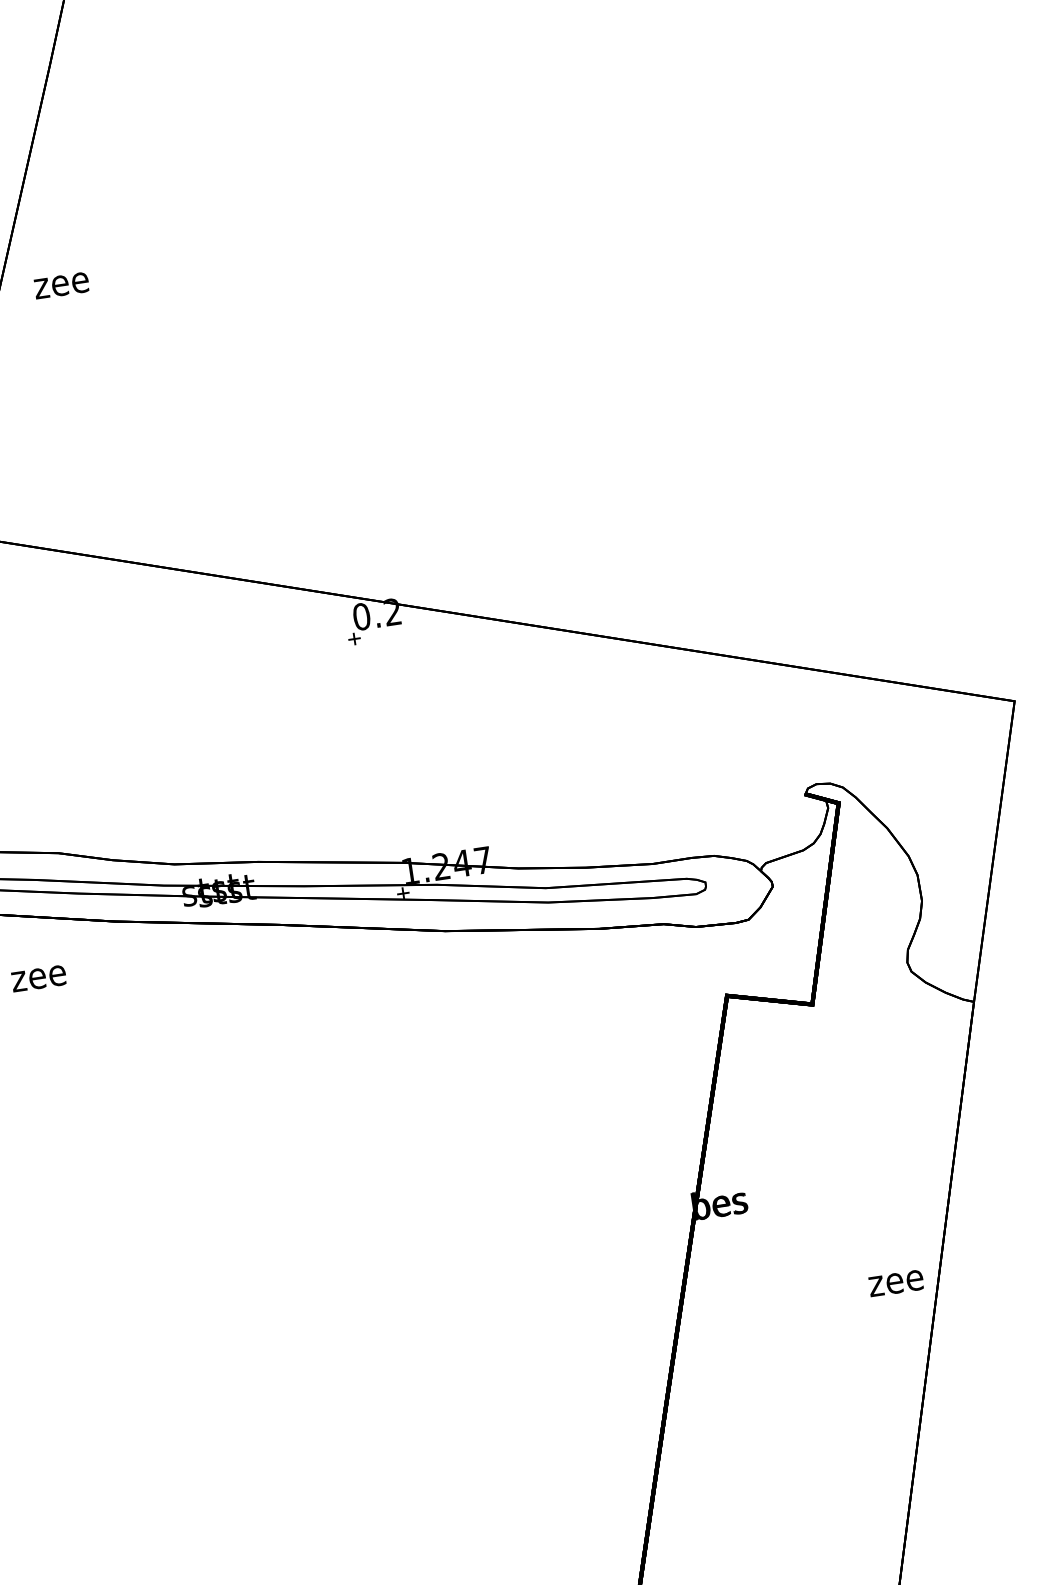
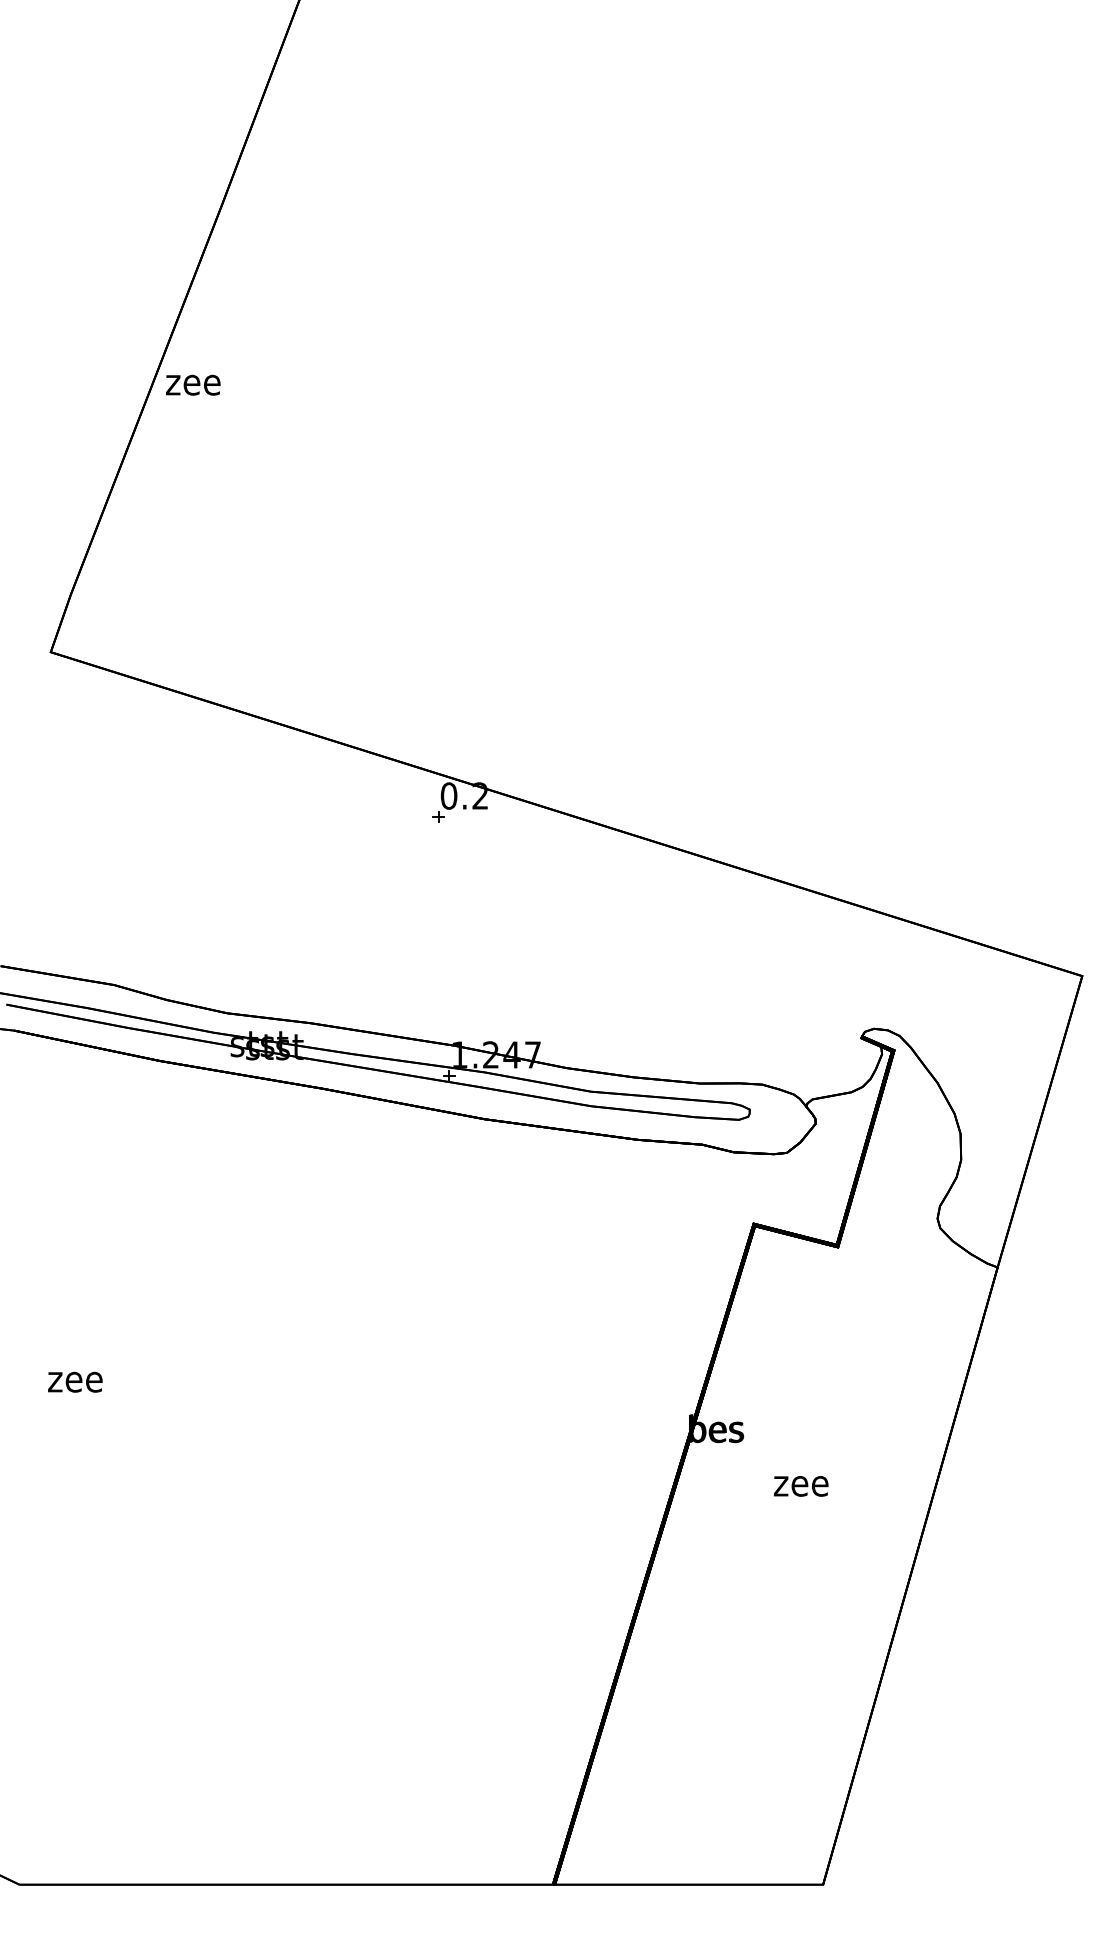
text: (61, 284) -> (193, 384), moved
text: (39, 977) -> (75, 1381), moved
text: (896, 1283) -> (801, 1486), moved

